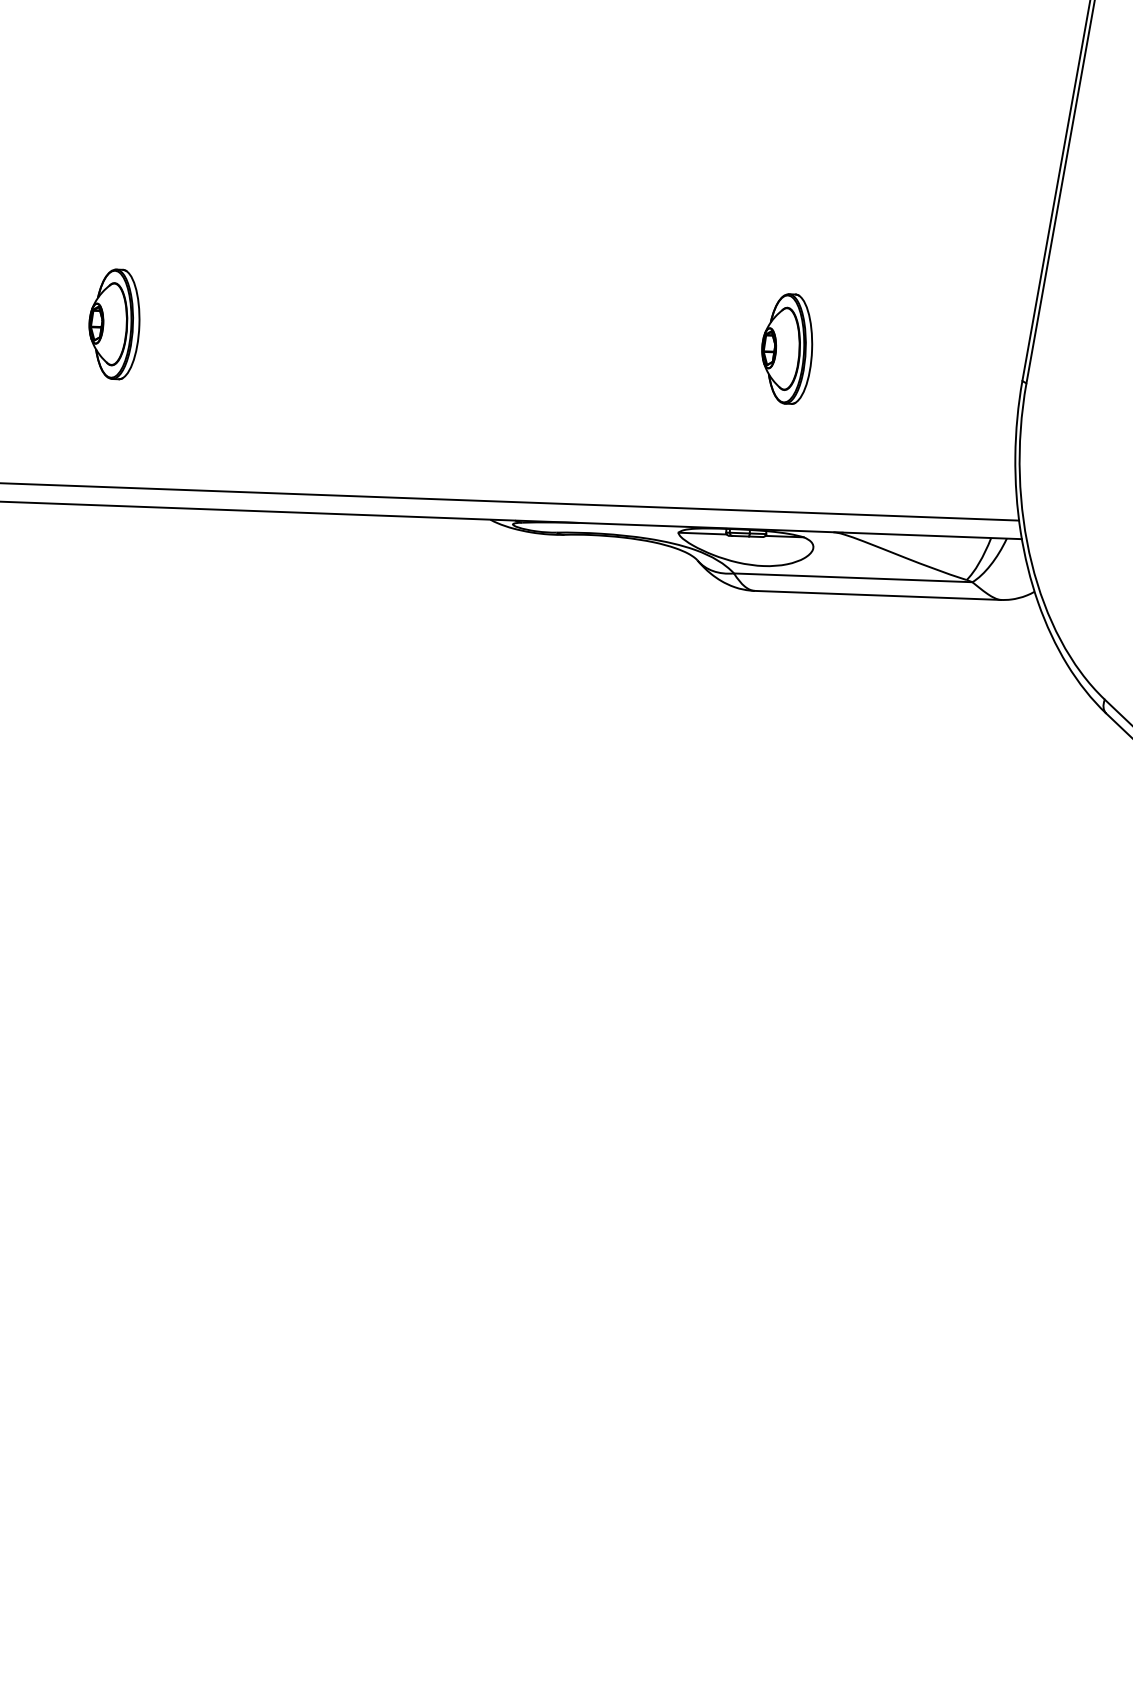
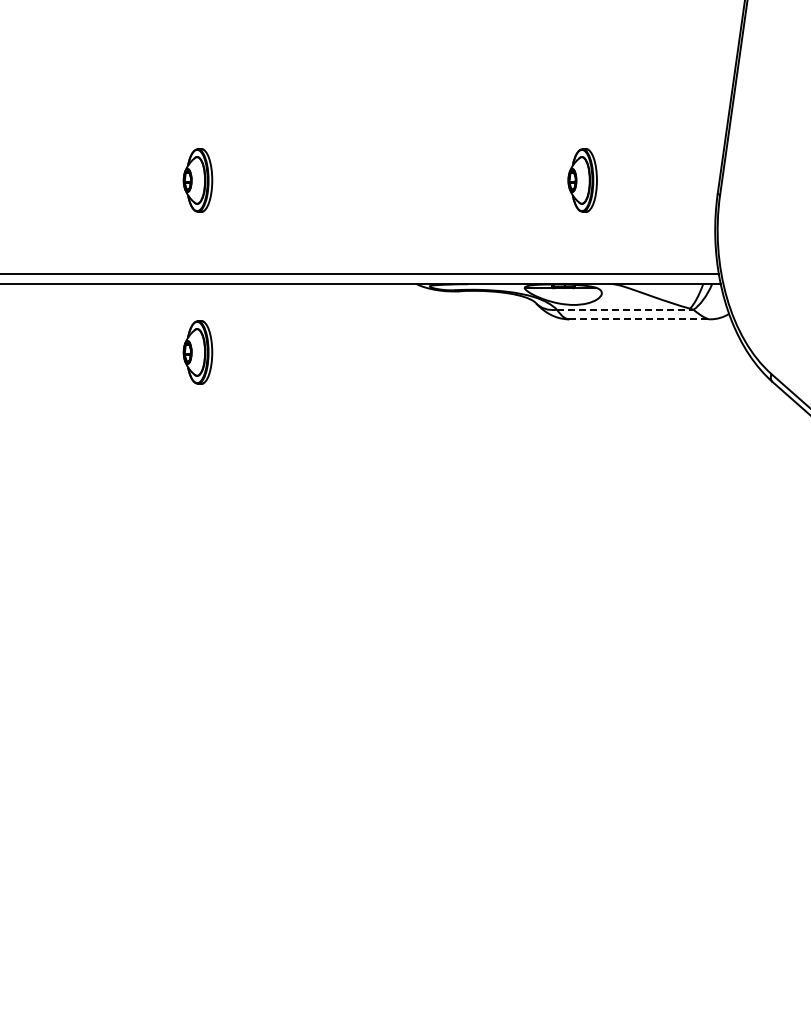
line: (853, 577) -> (625, 309), solid -> dashed
line: (879, 595) -> (640, 319), solid -> dashed
part: (102, 625) -> (197, 352), added

